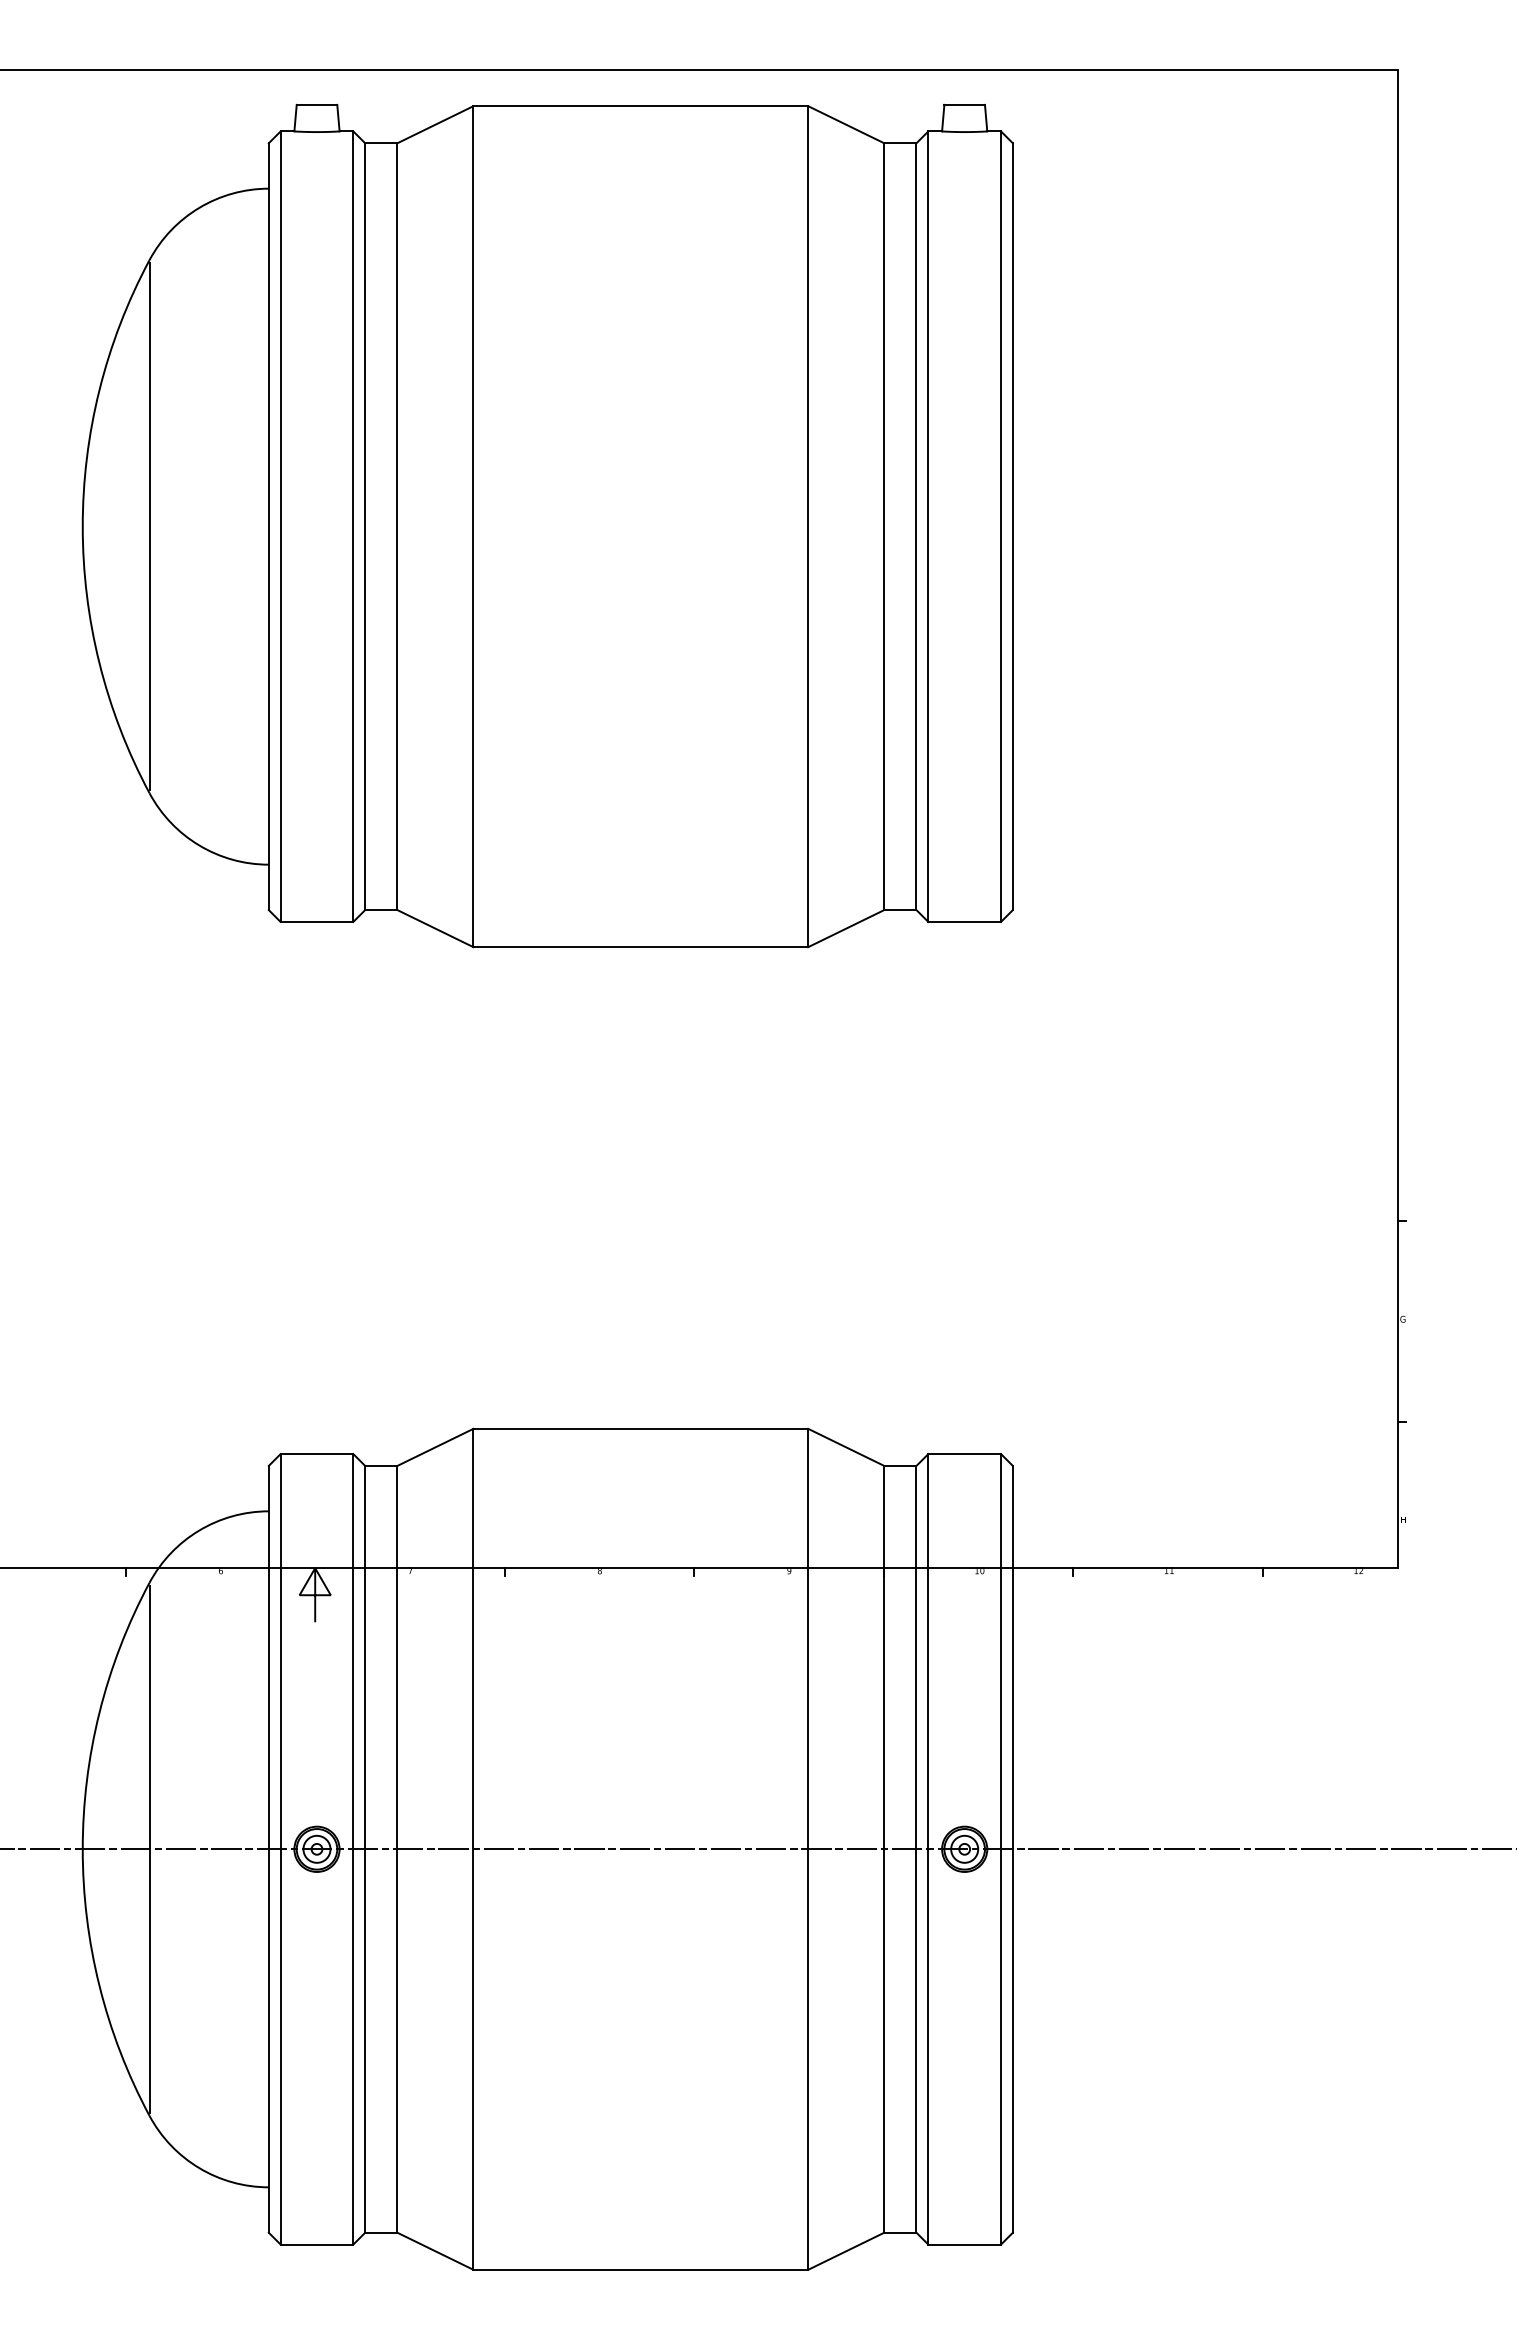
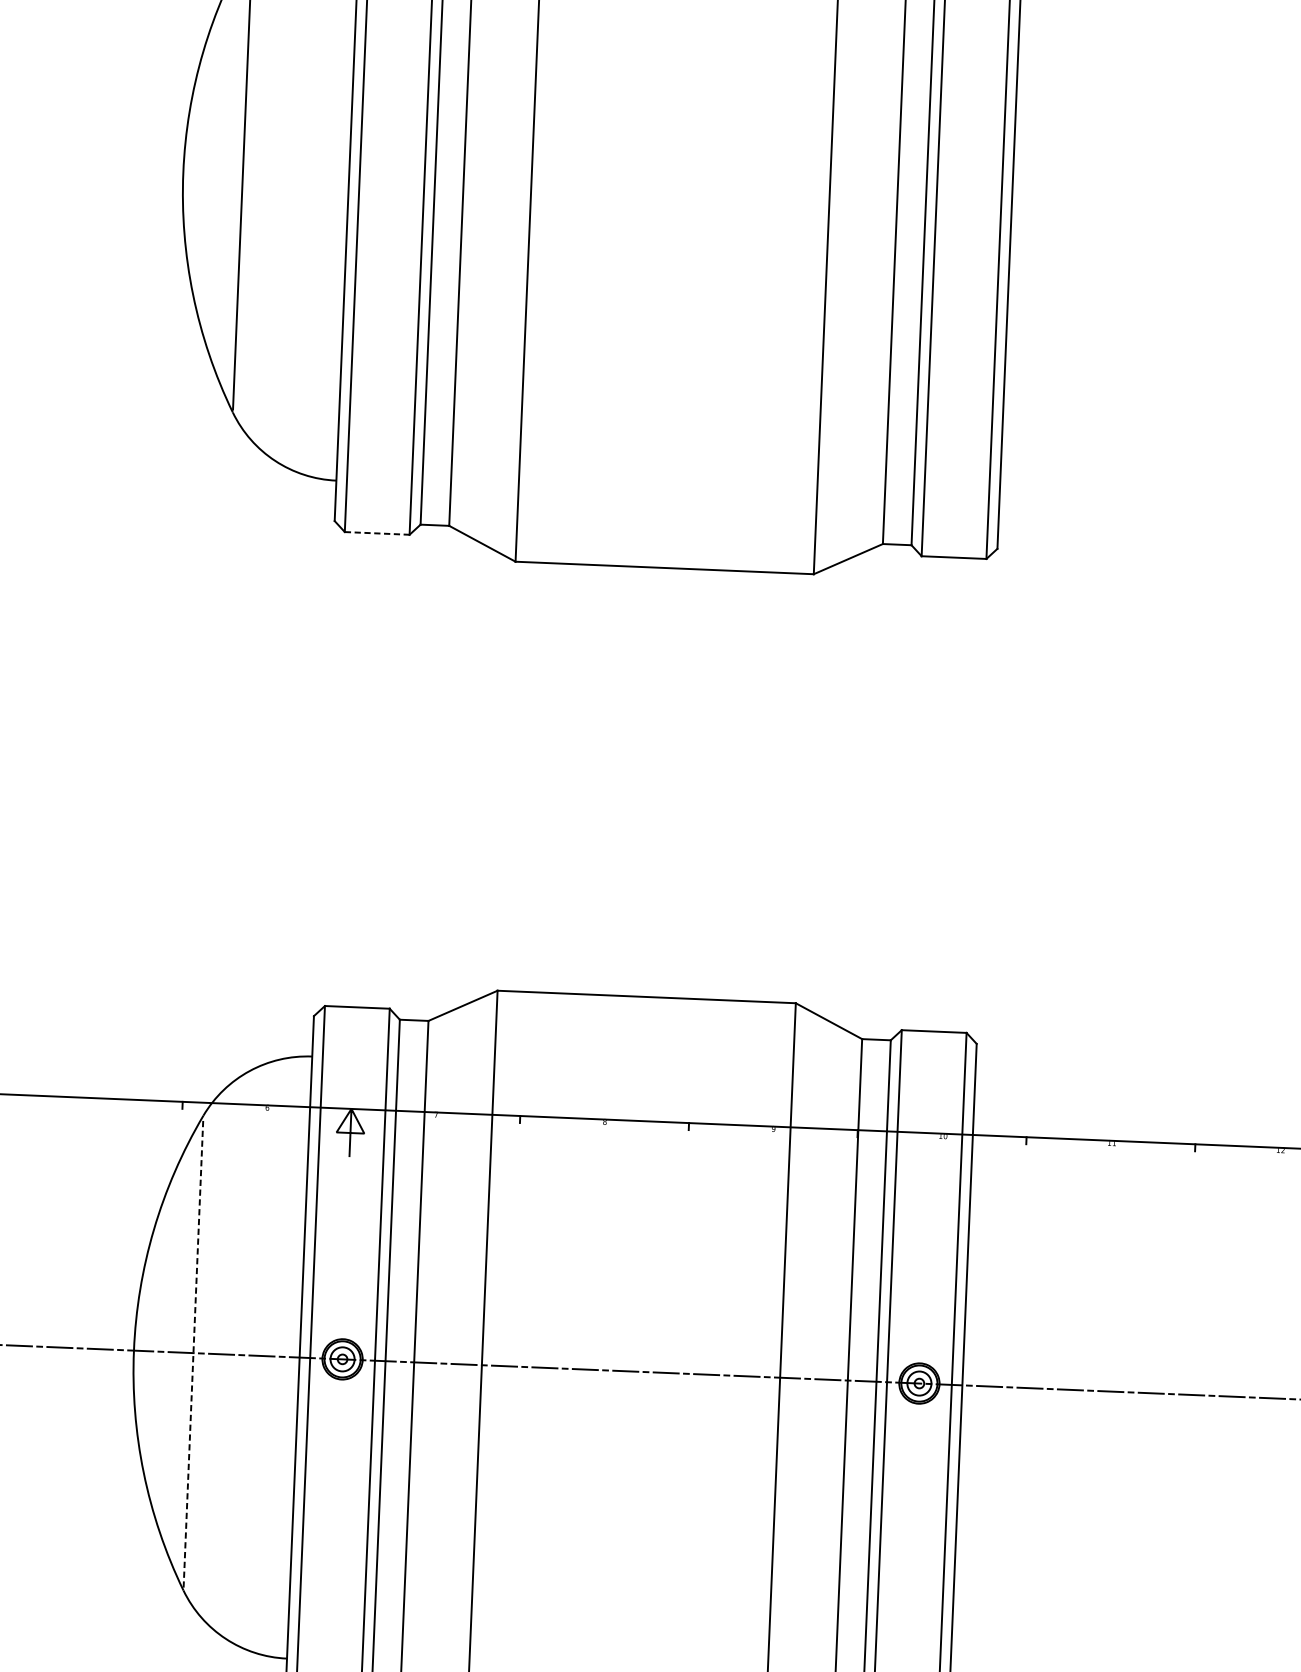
line: (317, 921) -> (377, 533), solid -> dashed
line: (149, 1848) -> (193, 1352), solid -> dashed

